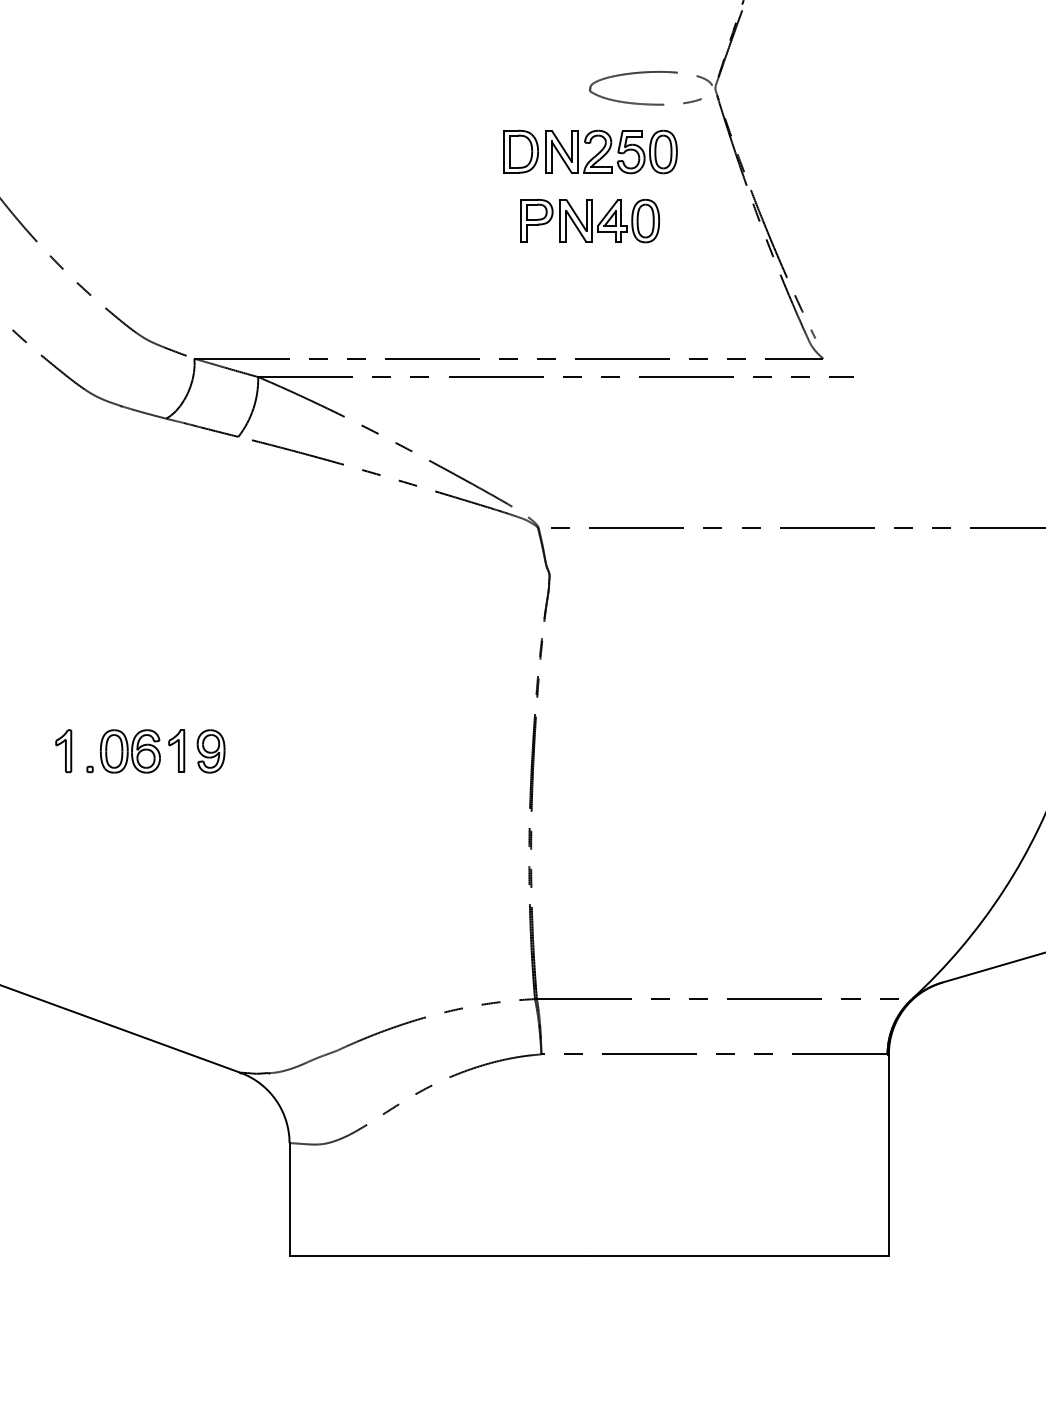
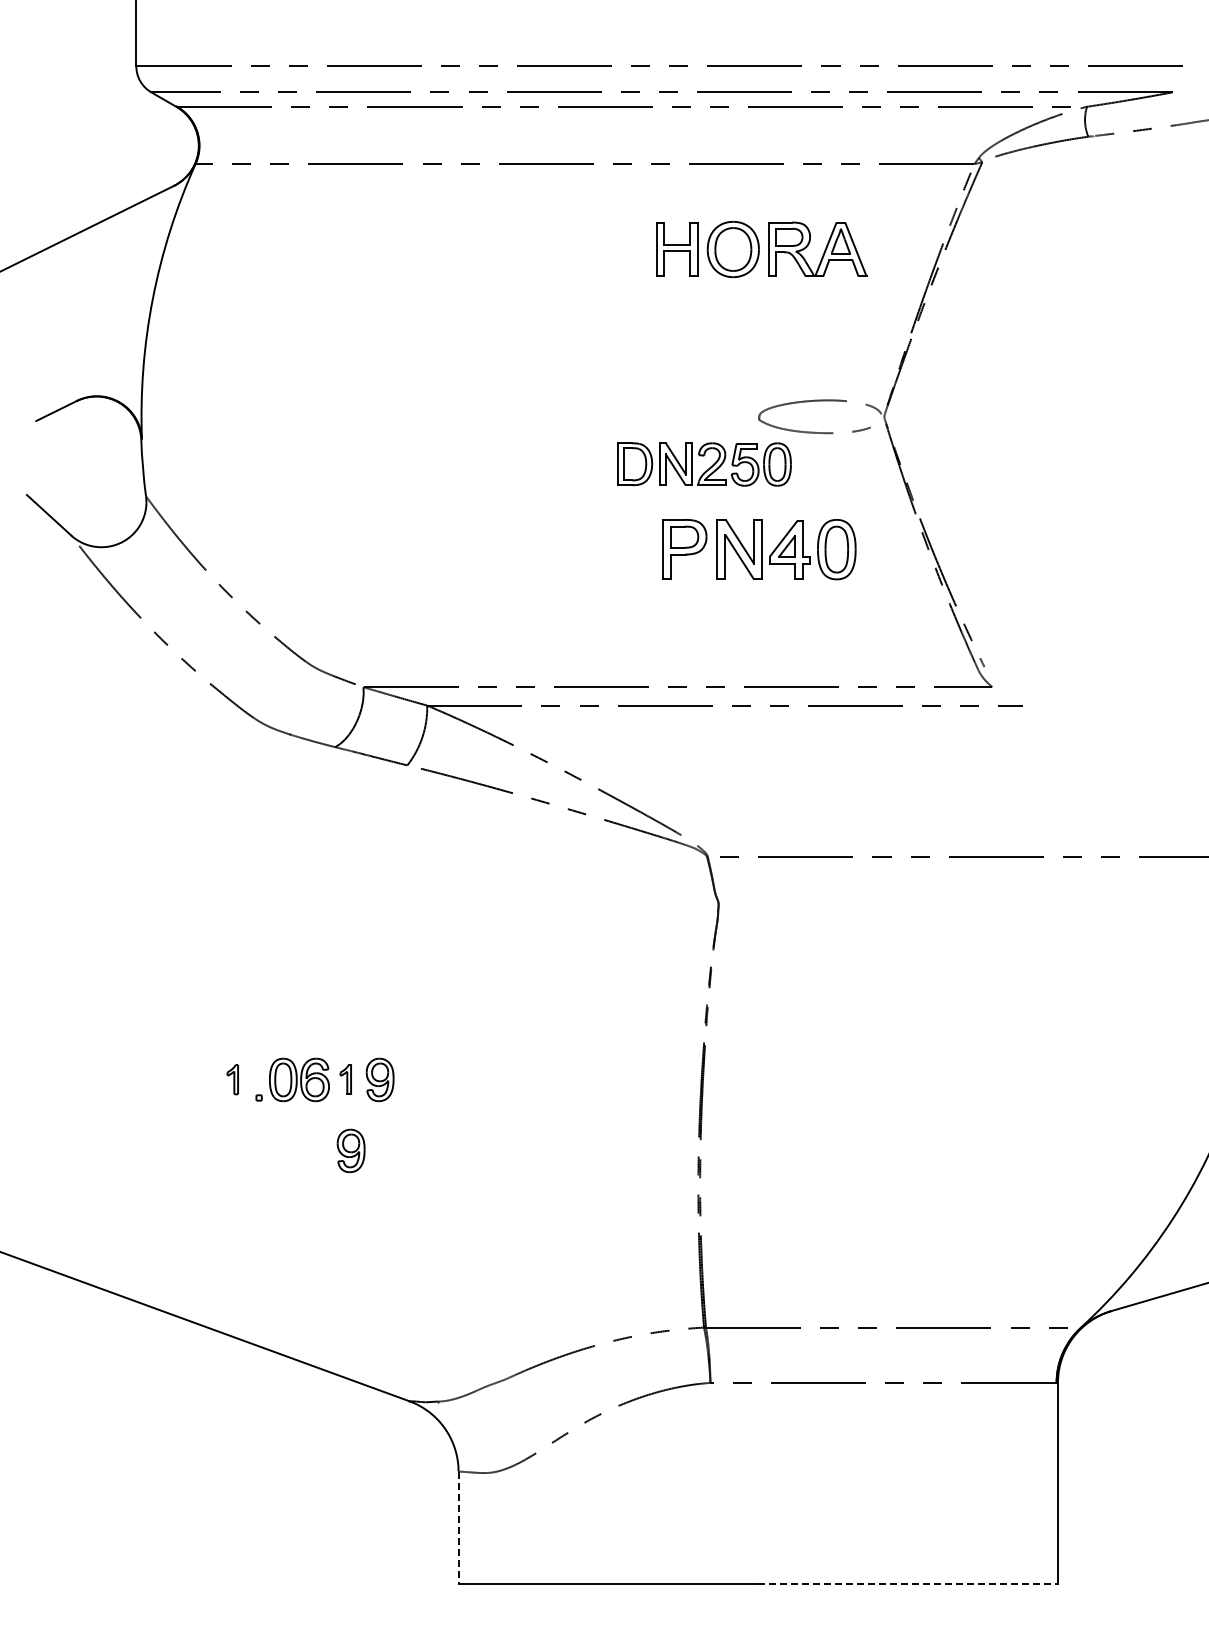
part: (590, 152) -> (704, 464), moved
part: (590, 221) -> (759, 549), size x1.4
part: (63, 751) -> (232, 1079), size x0.7
part: (176, 751) -> (345, 1079), size x0.7
part: (181, 822) -> (350, 1150), added
line: (289, 1200) -> (458, 1528), solid -> dashed
line: (739, 1256) -> (908, 1584), solid -> dashed

